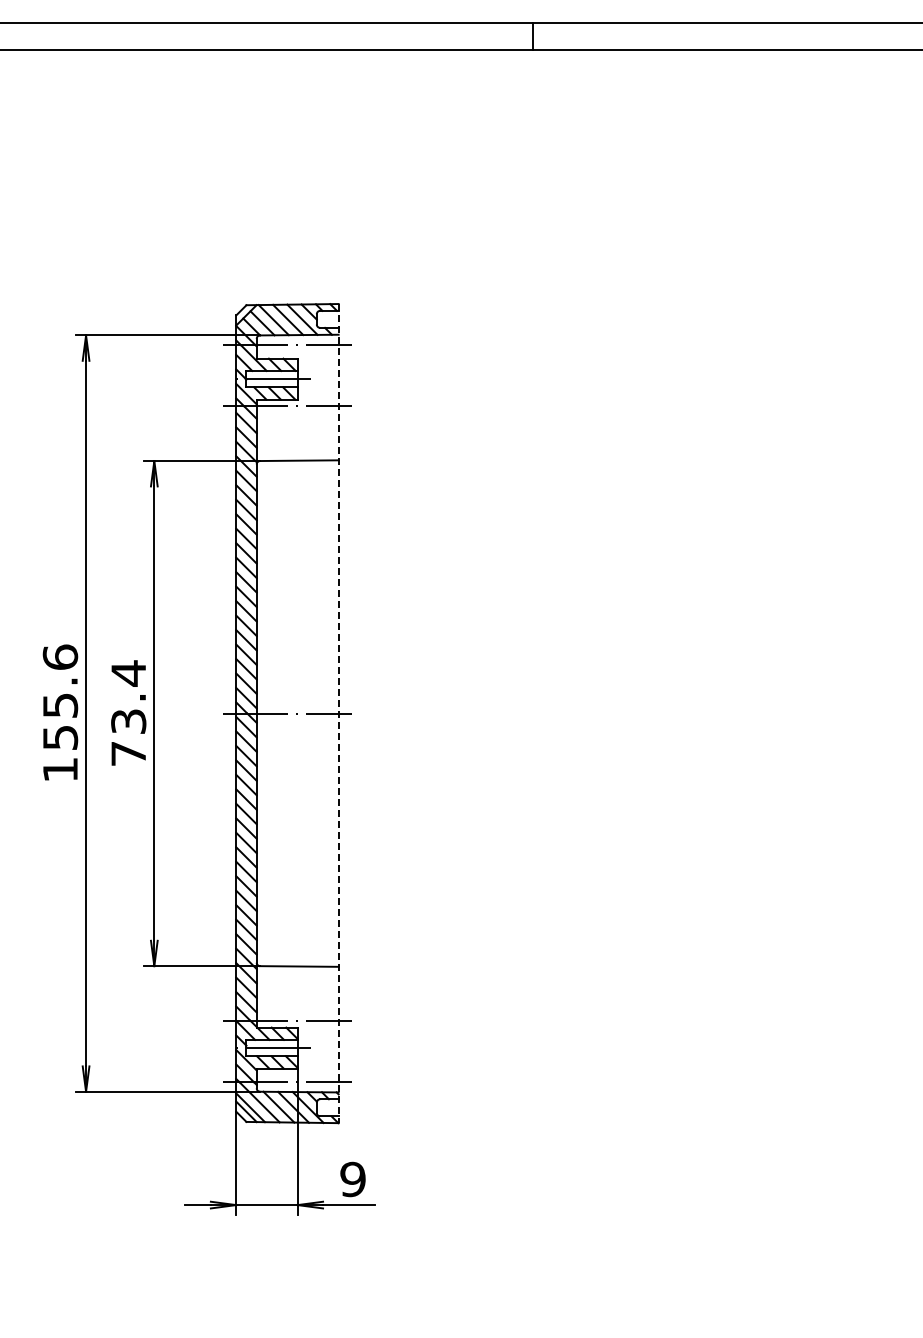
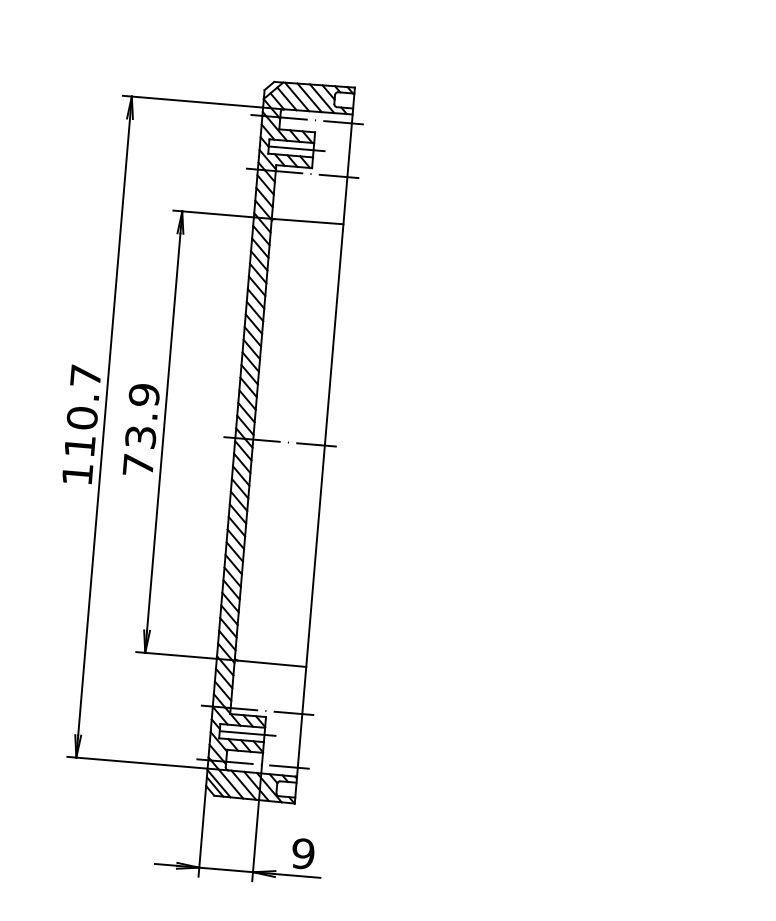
text: (128, 673) -> (144, 395), 73.4 -> 73.9
text: (60, 696) -> (83, 410), 155.6 -> 110.7
line: (338, 713) -> (324, 445), dashed -> solid

